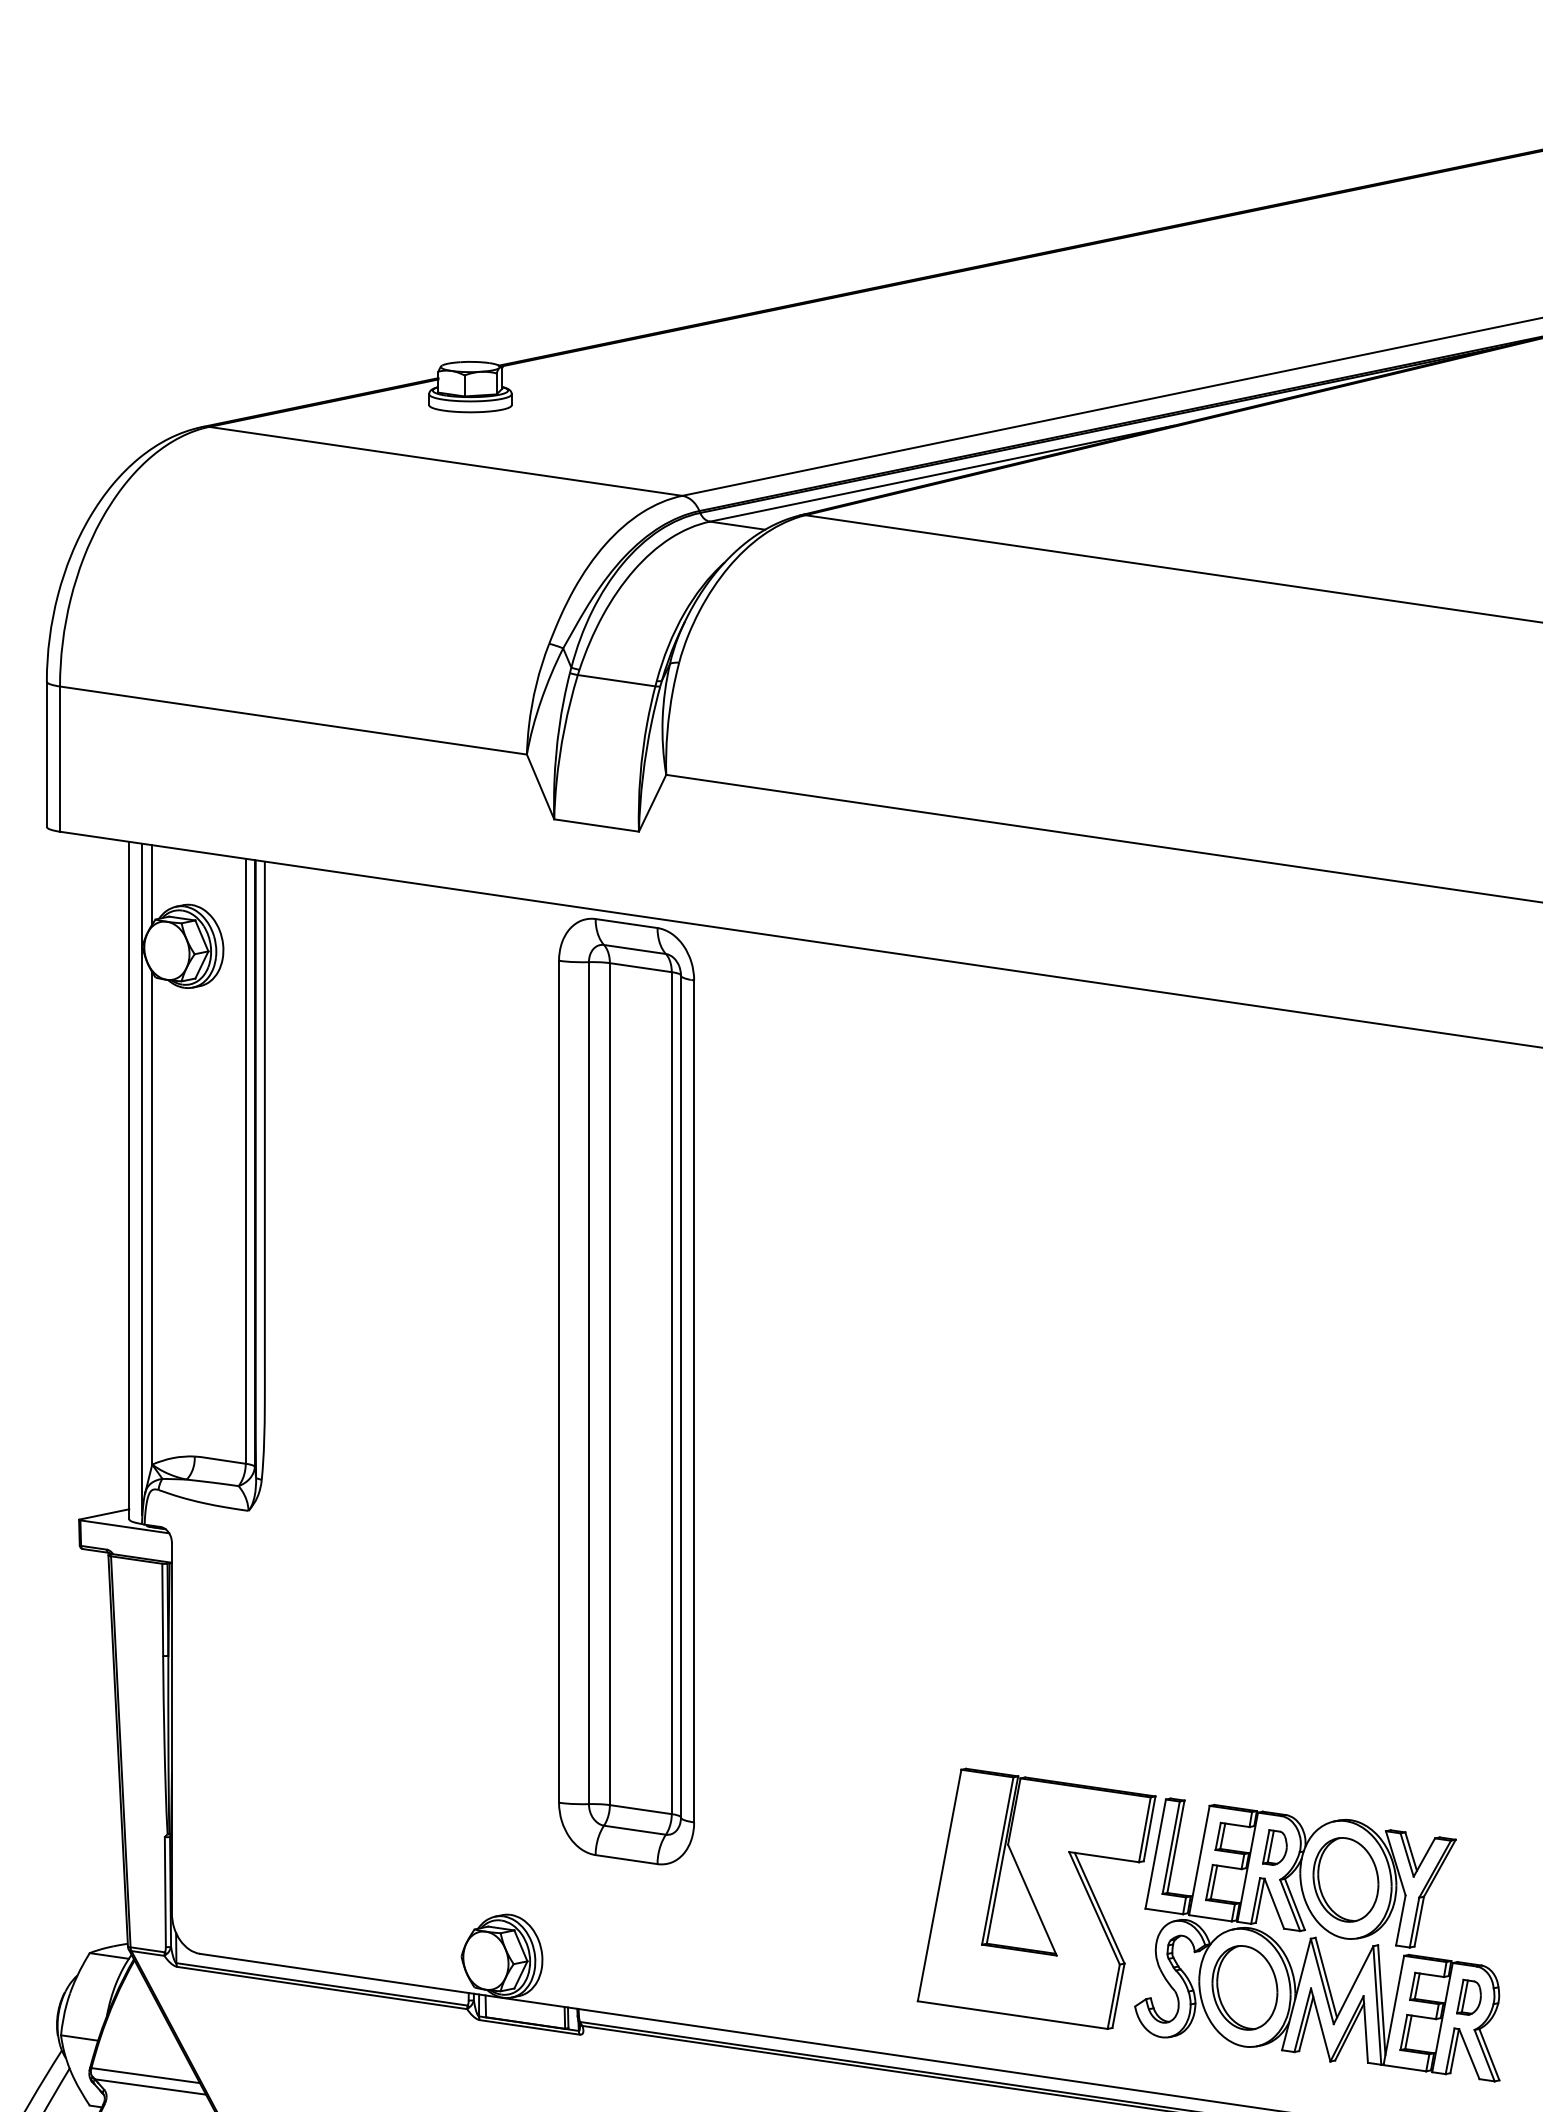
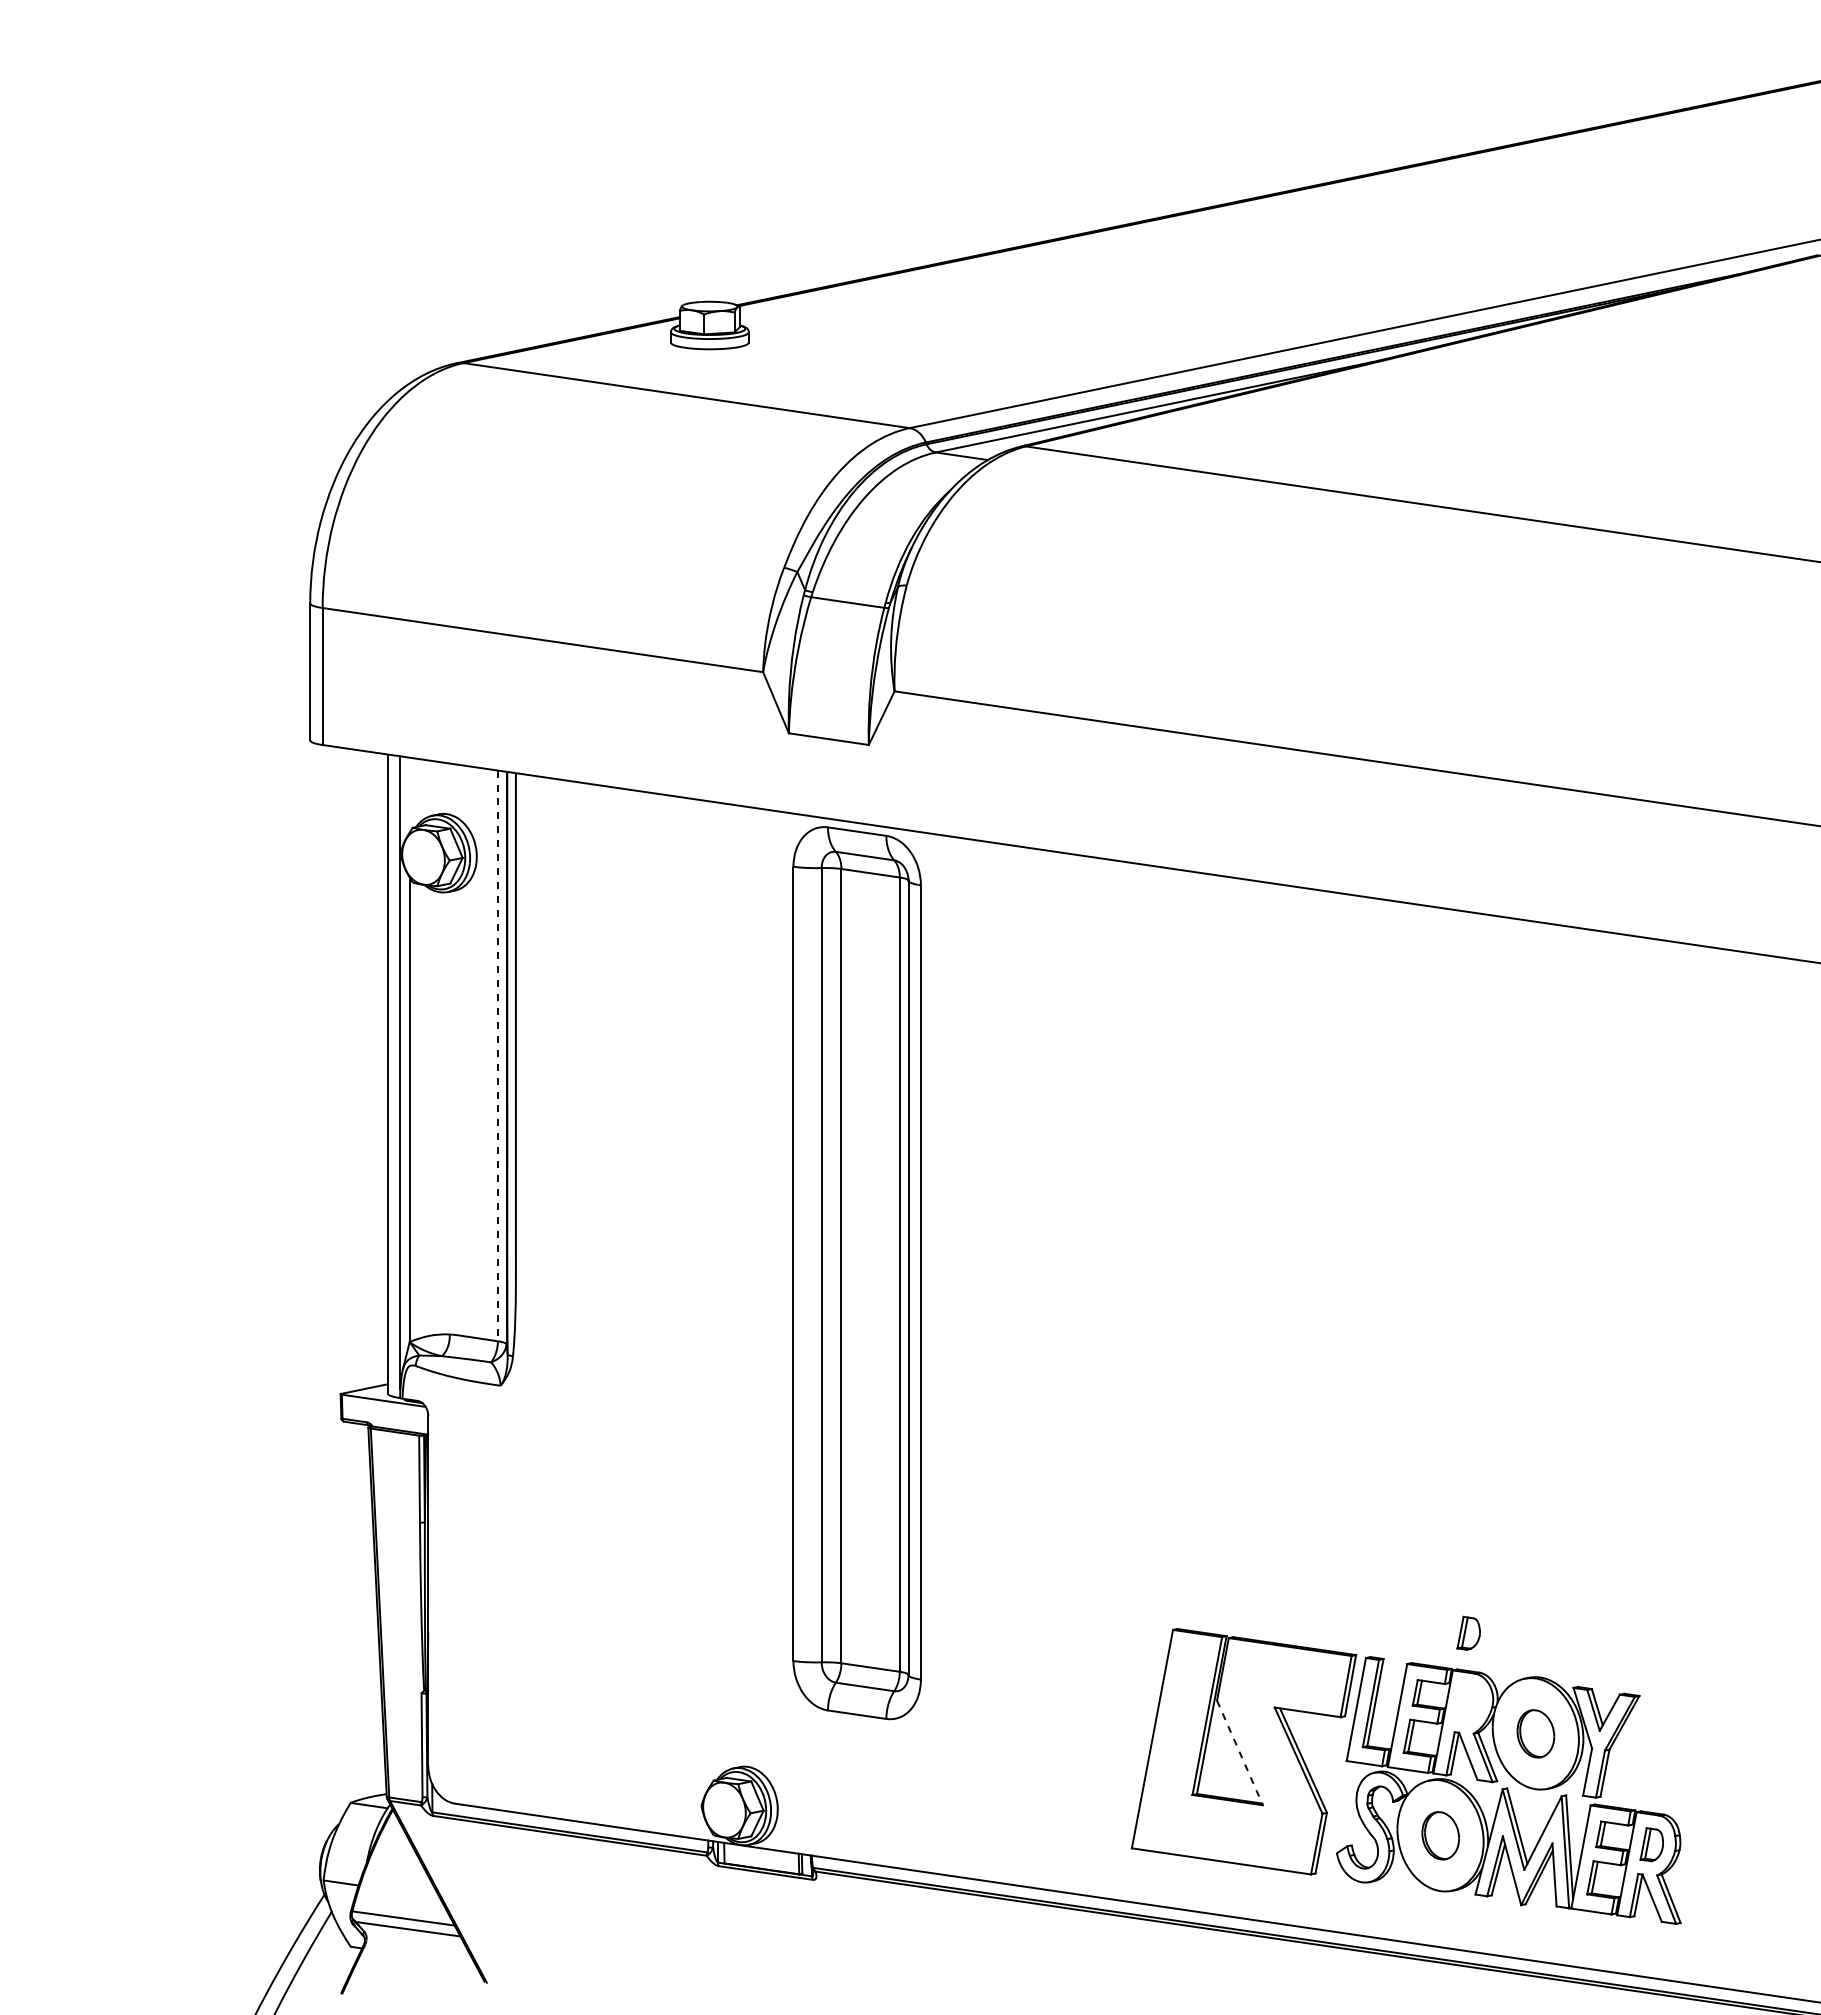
line: (152, 884) -> (409, 794), removed
line: (245, 1161) -> (497, 1056), solid -> dashed
part: (1274, 1846) -> (1468, 1632), moved
part: (1345, 1879) -> (1535, 1733), size x0.6
line: (1032, 1900) -> (1240, 1753), solid -> dashed
part: (1244, 1987) -> (1440, 1835), size x0.6

